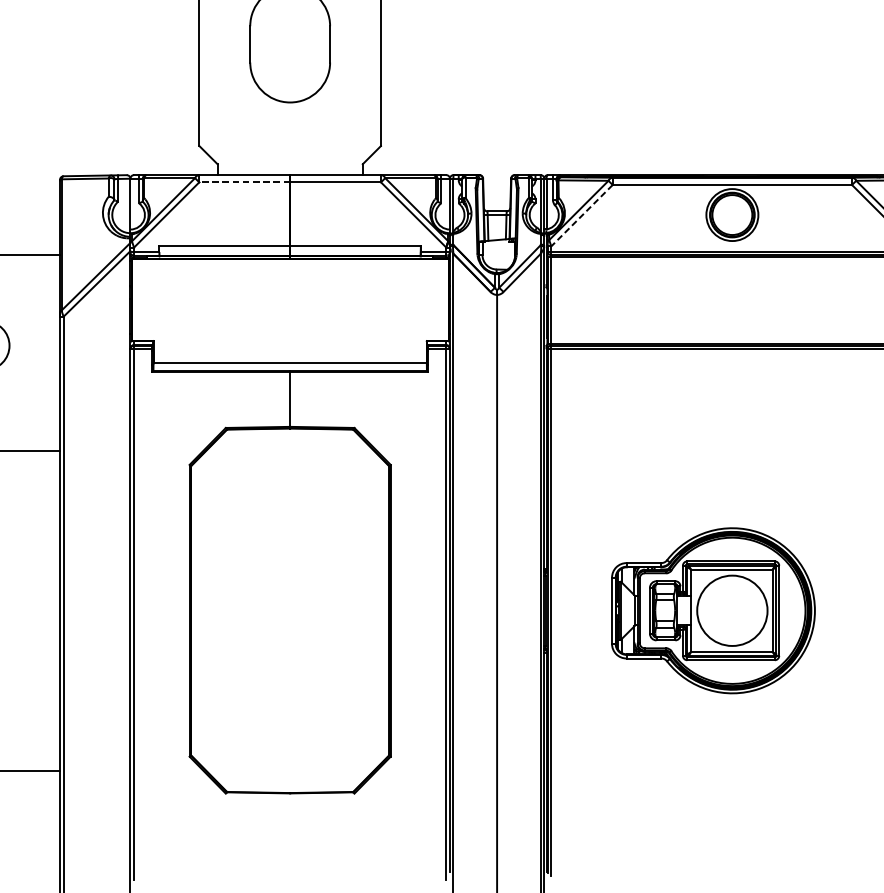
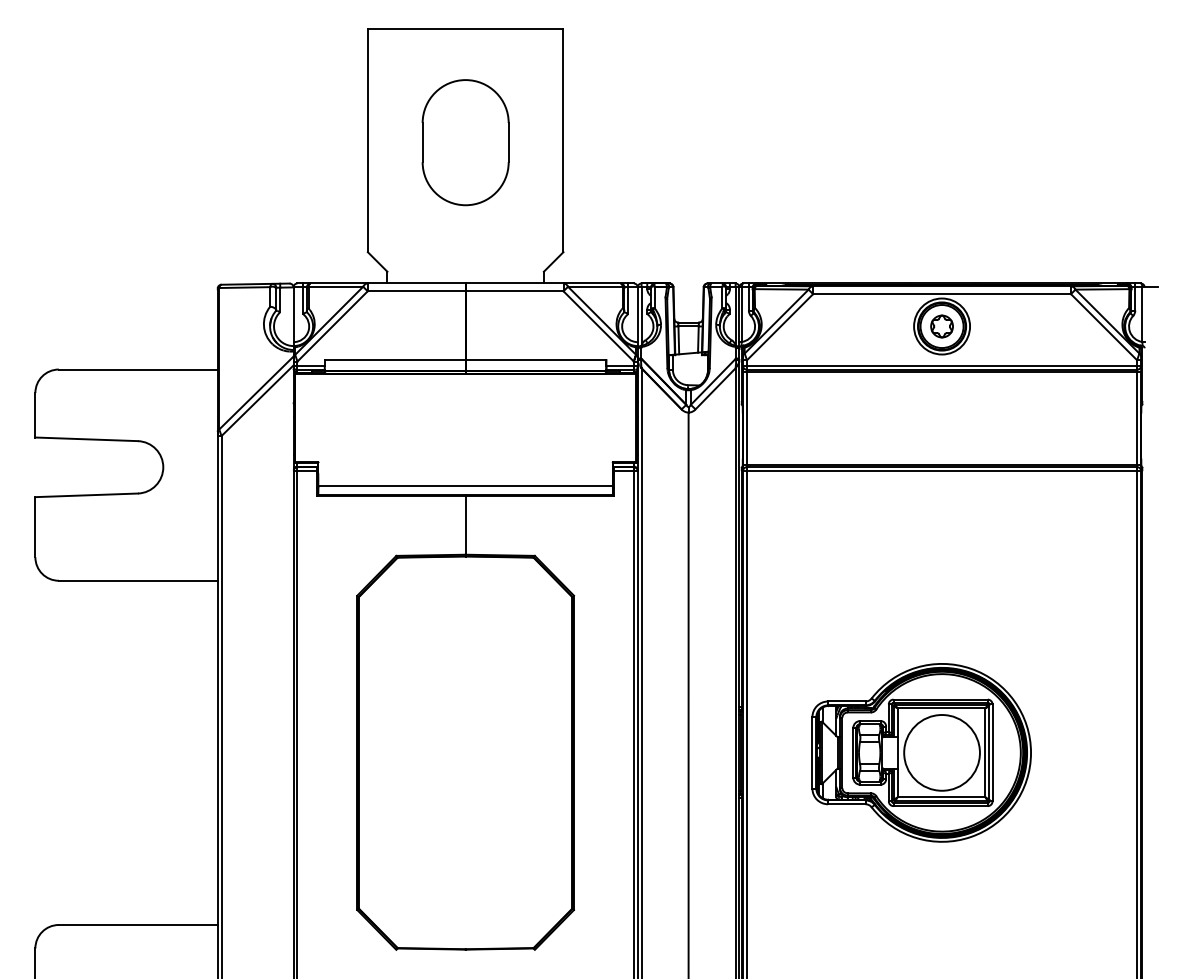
line: (244, 182) -> (416, 291), dashed -> solid
line: (582, 215) -> (780, 327), dashed -> solid
part: (731, 215) -> (941, 326), added

